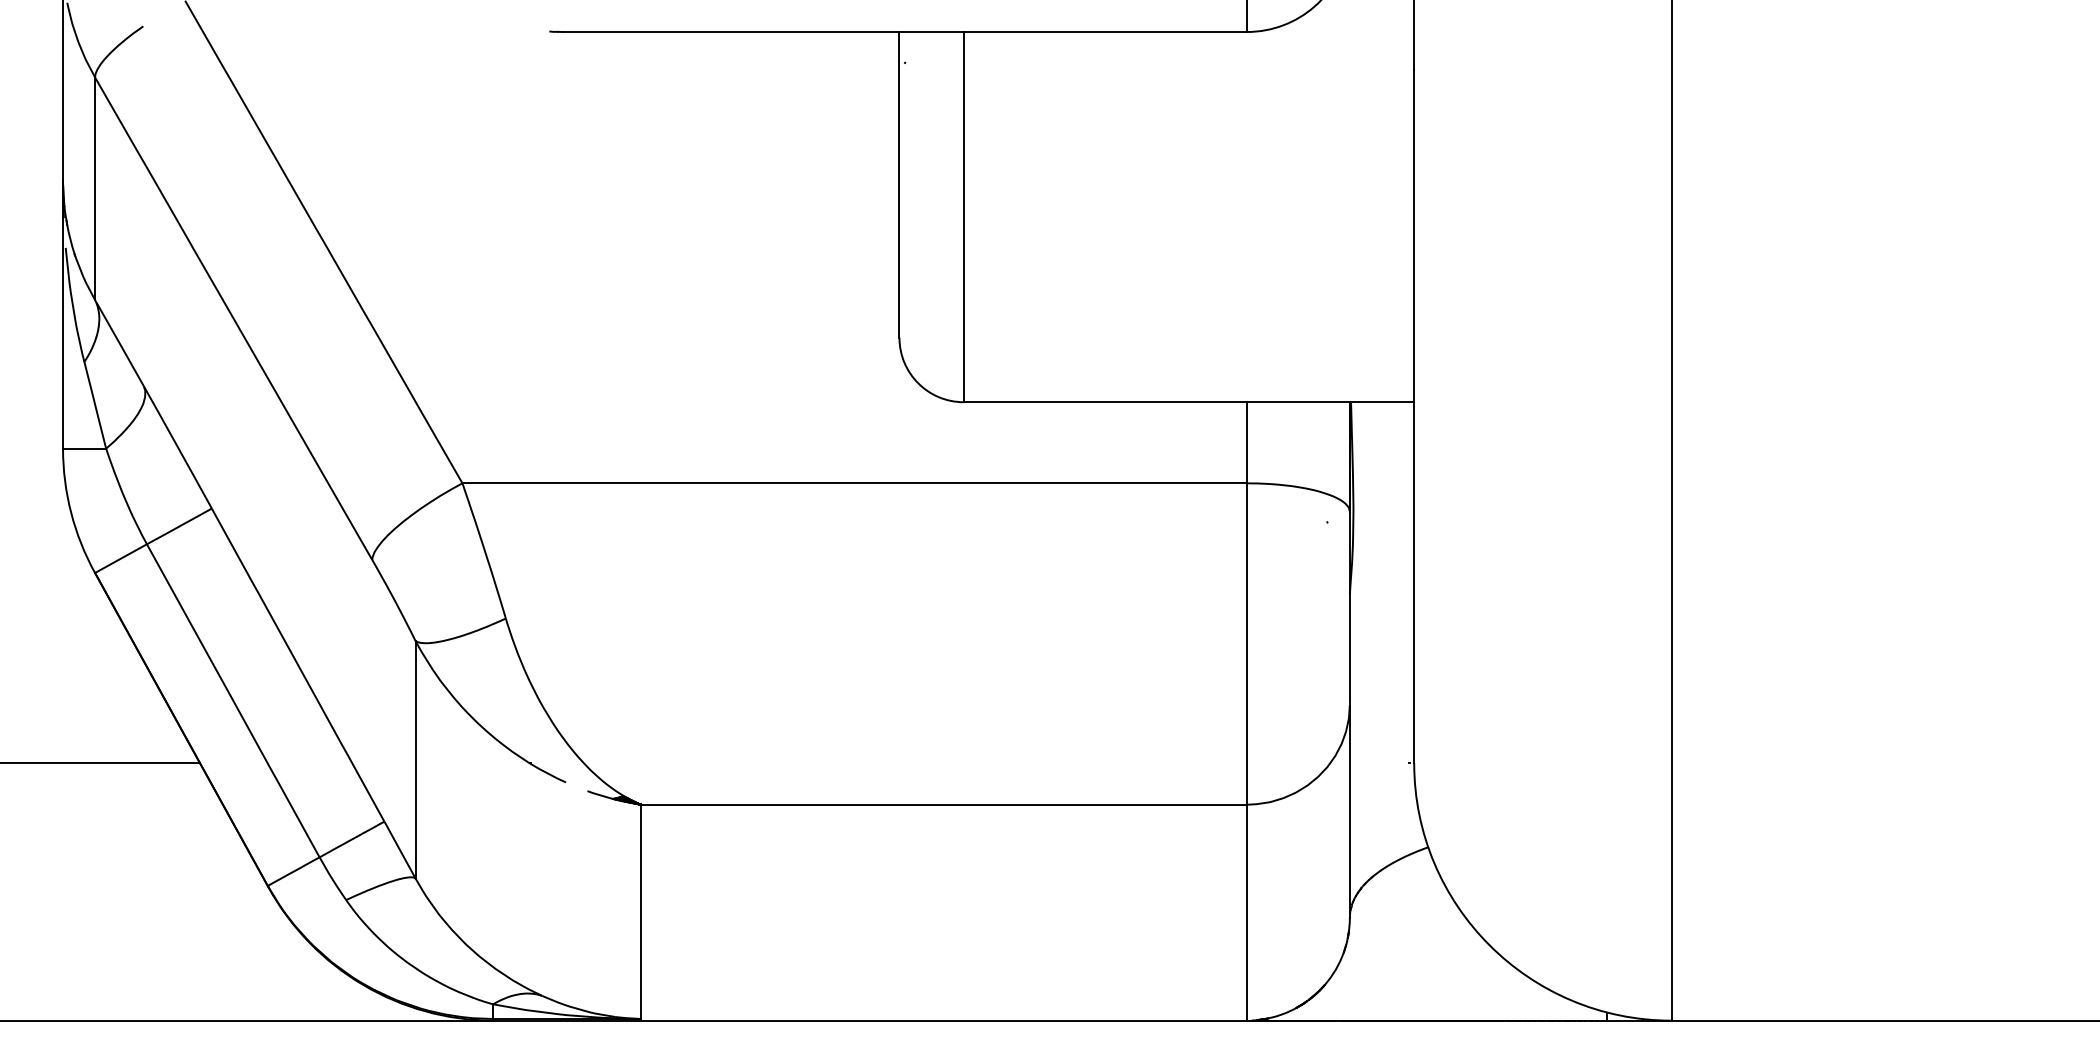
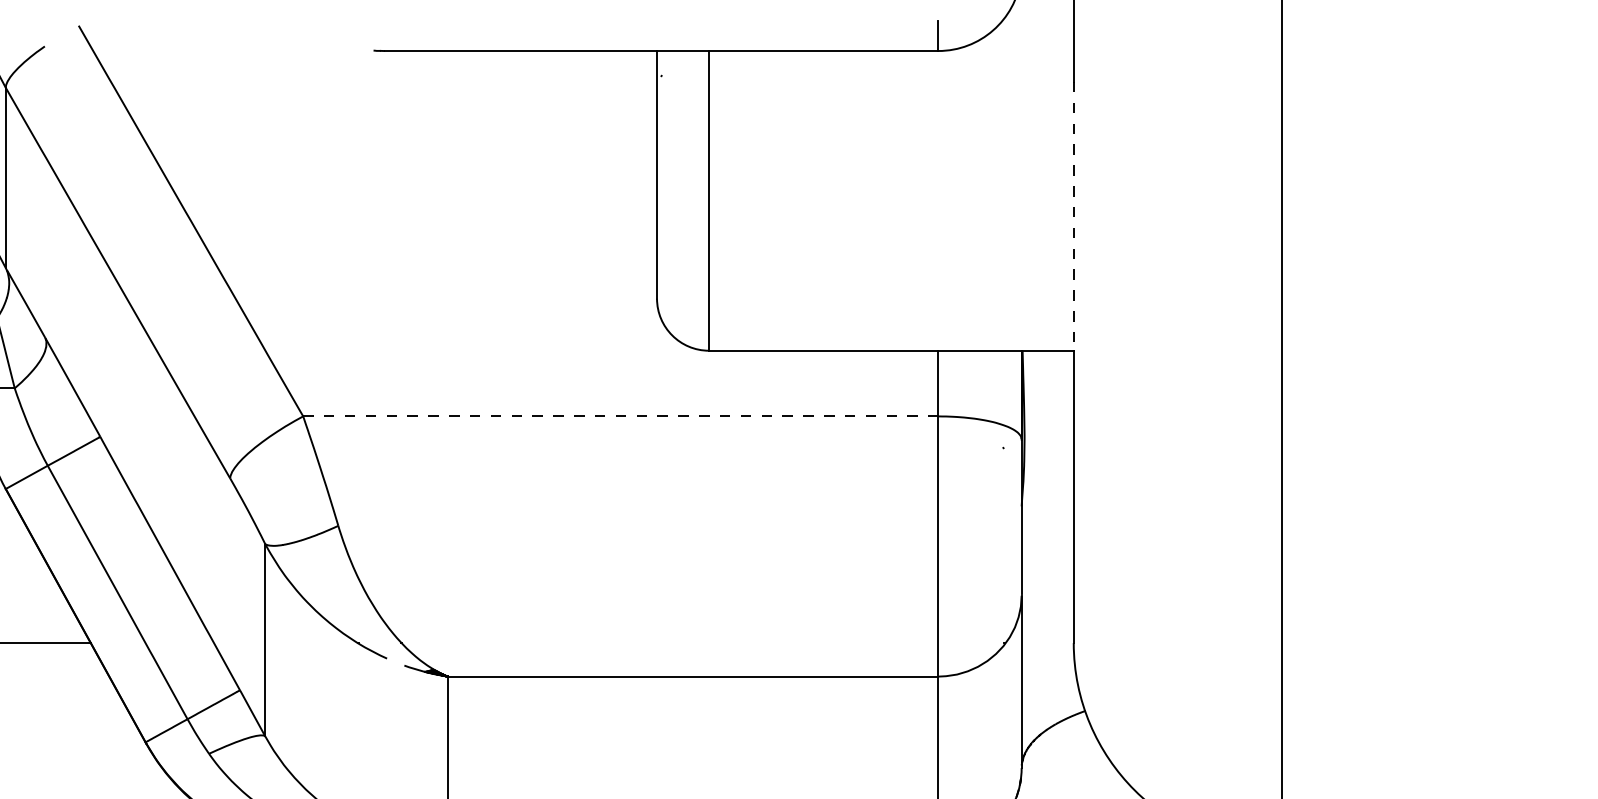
line: (1414, 236) -> (1073, 216), solid -> dashed
line: (855, 483) -> (621, 416), solid -> dashed

